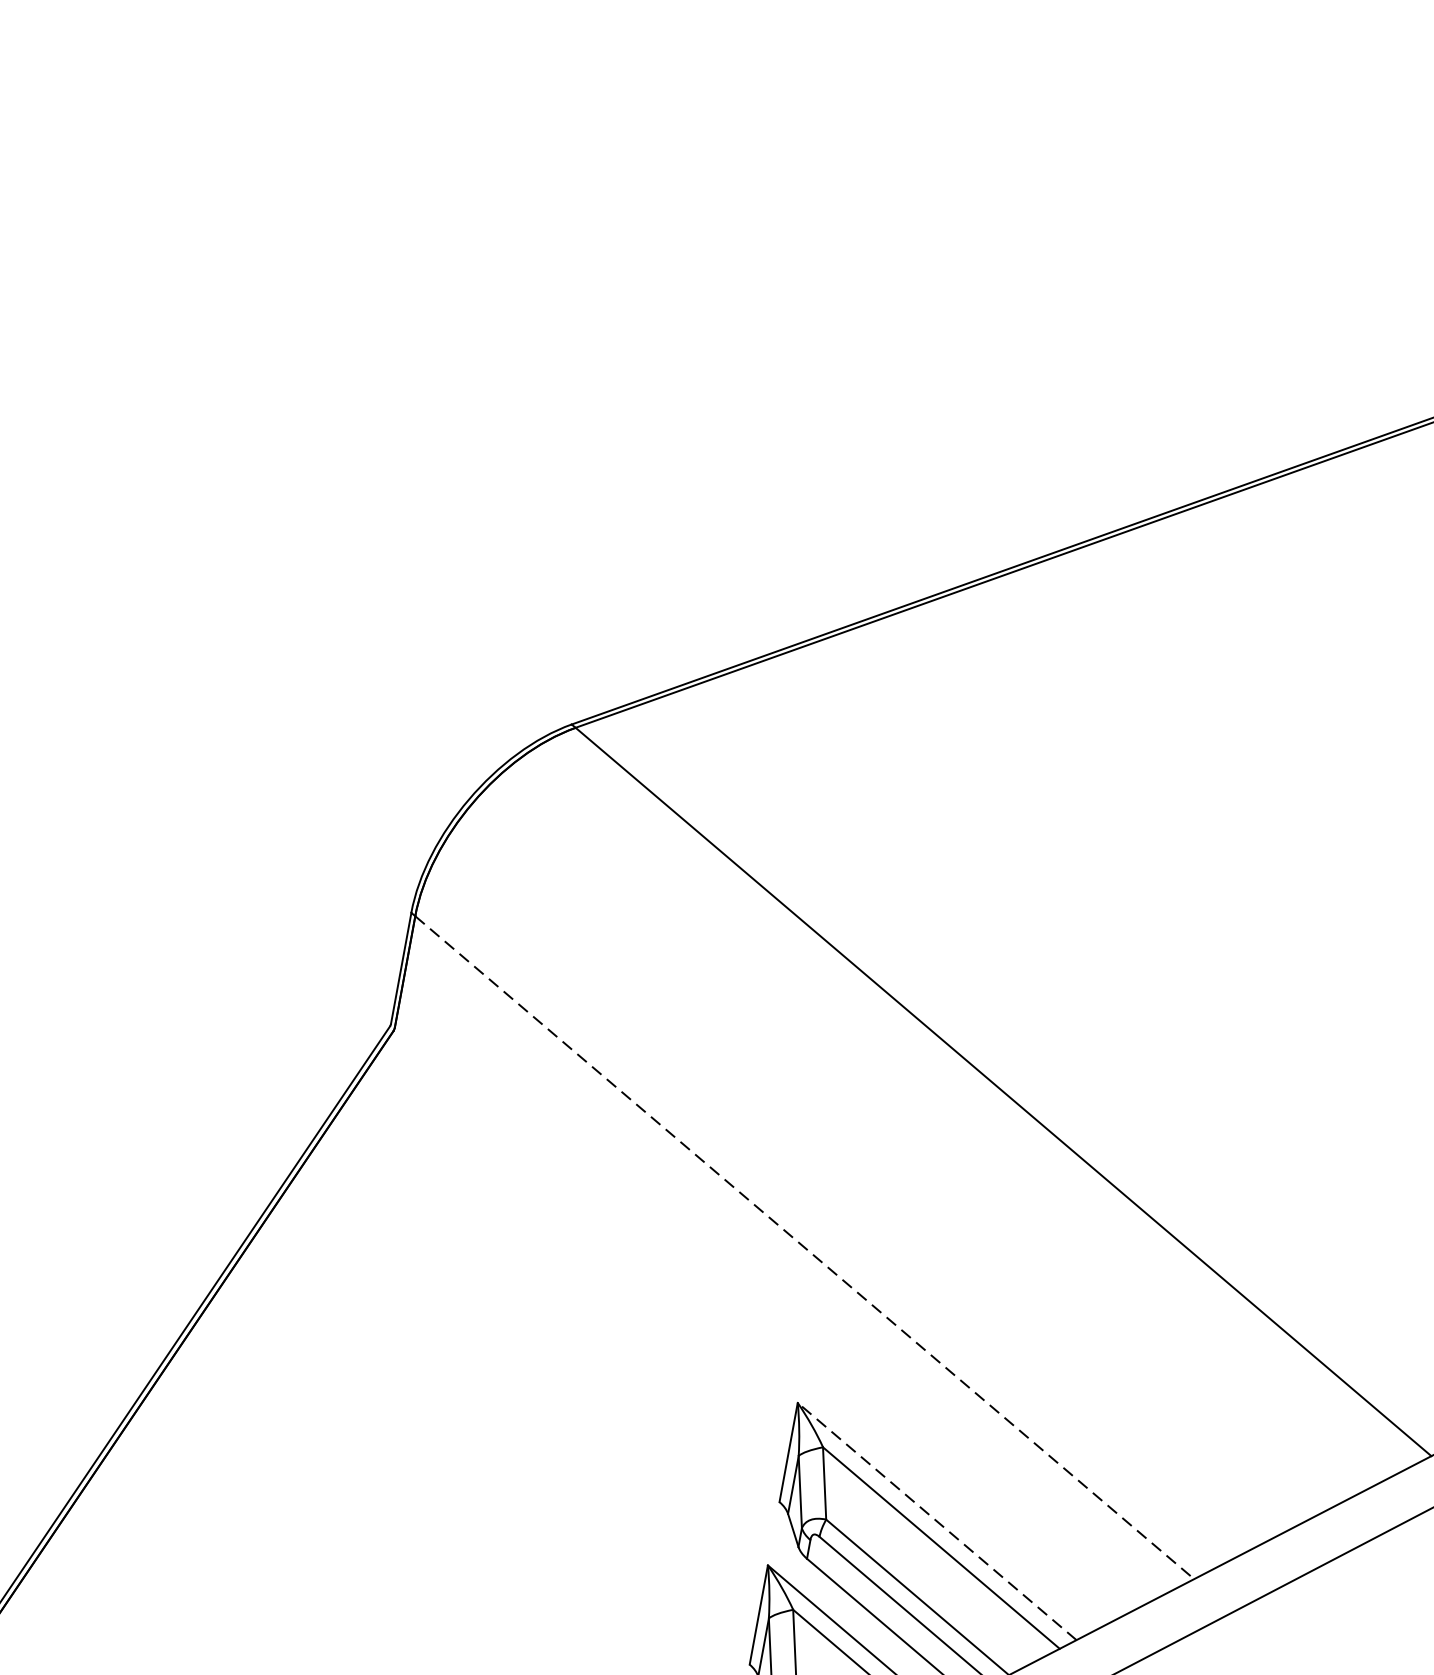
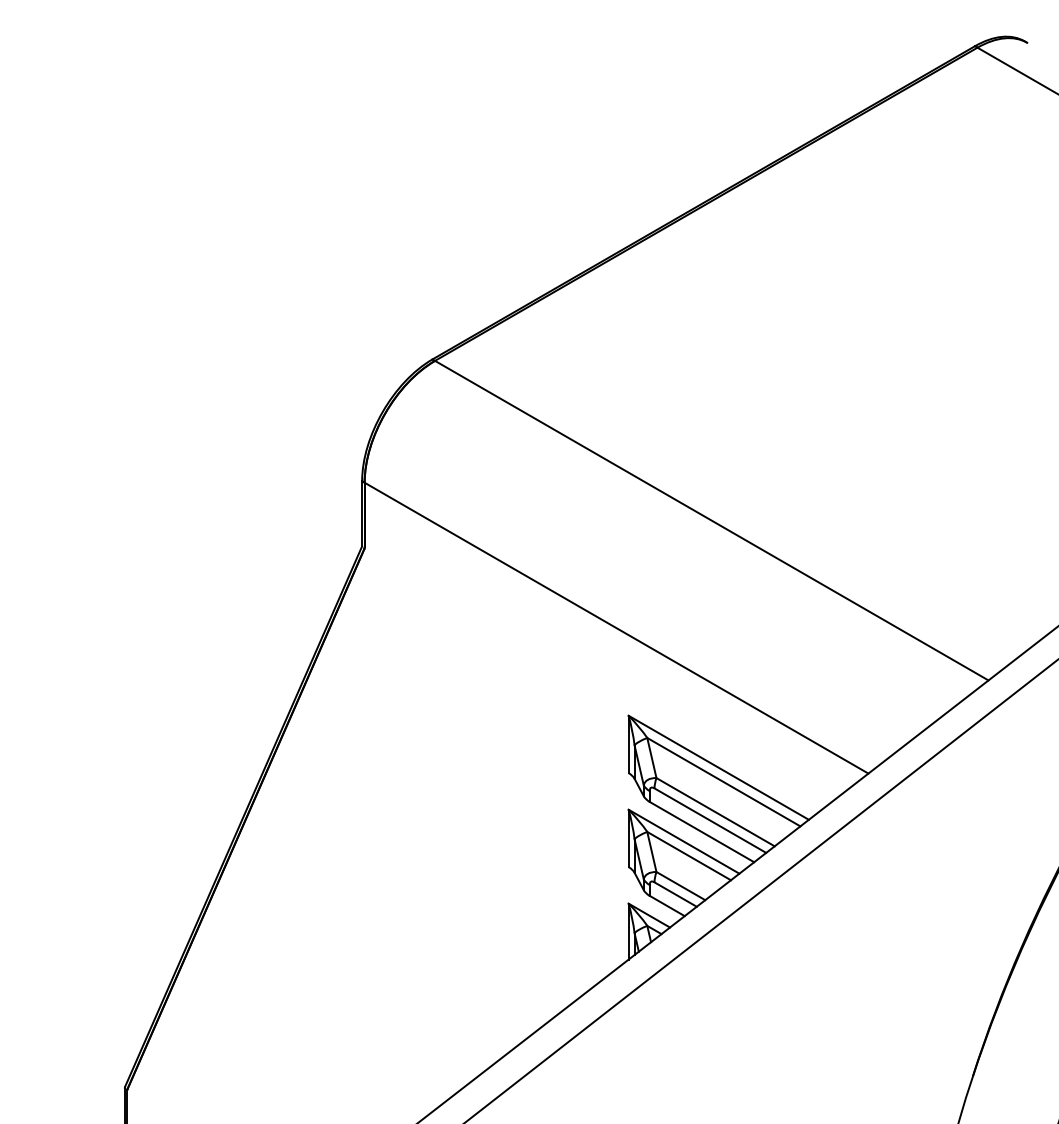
line: (804, 1248) -> (616, 628), dashed -> solid
line: (936, 1520) -> (718, 767), dashed -> solid

